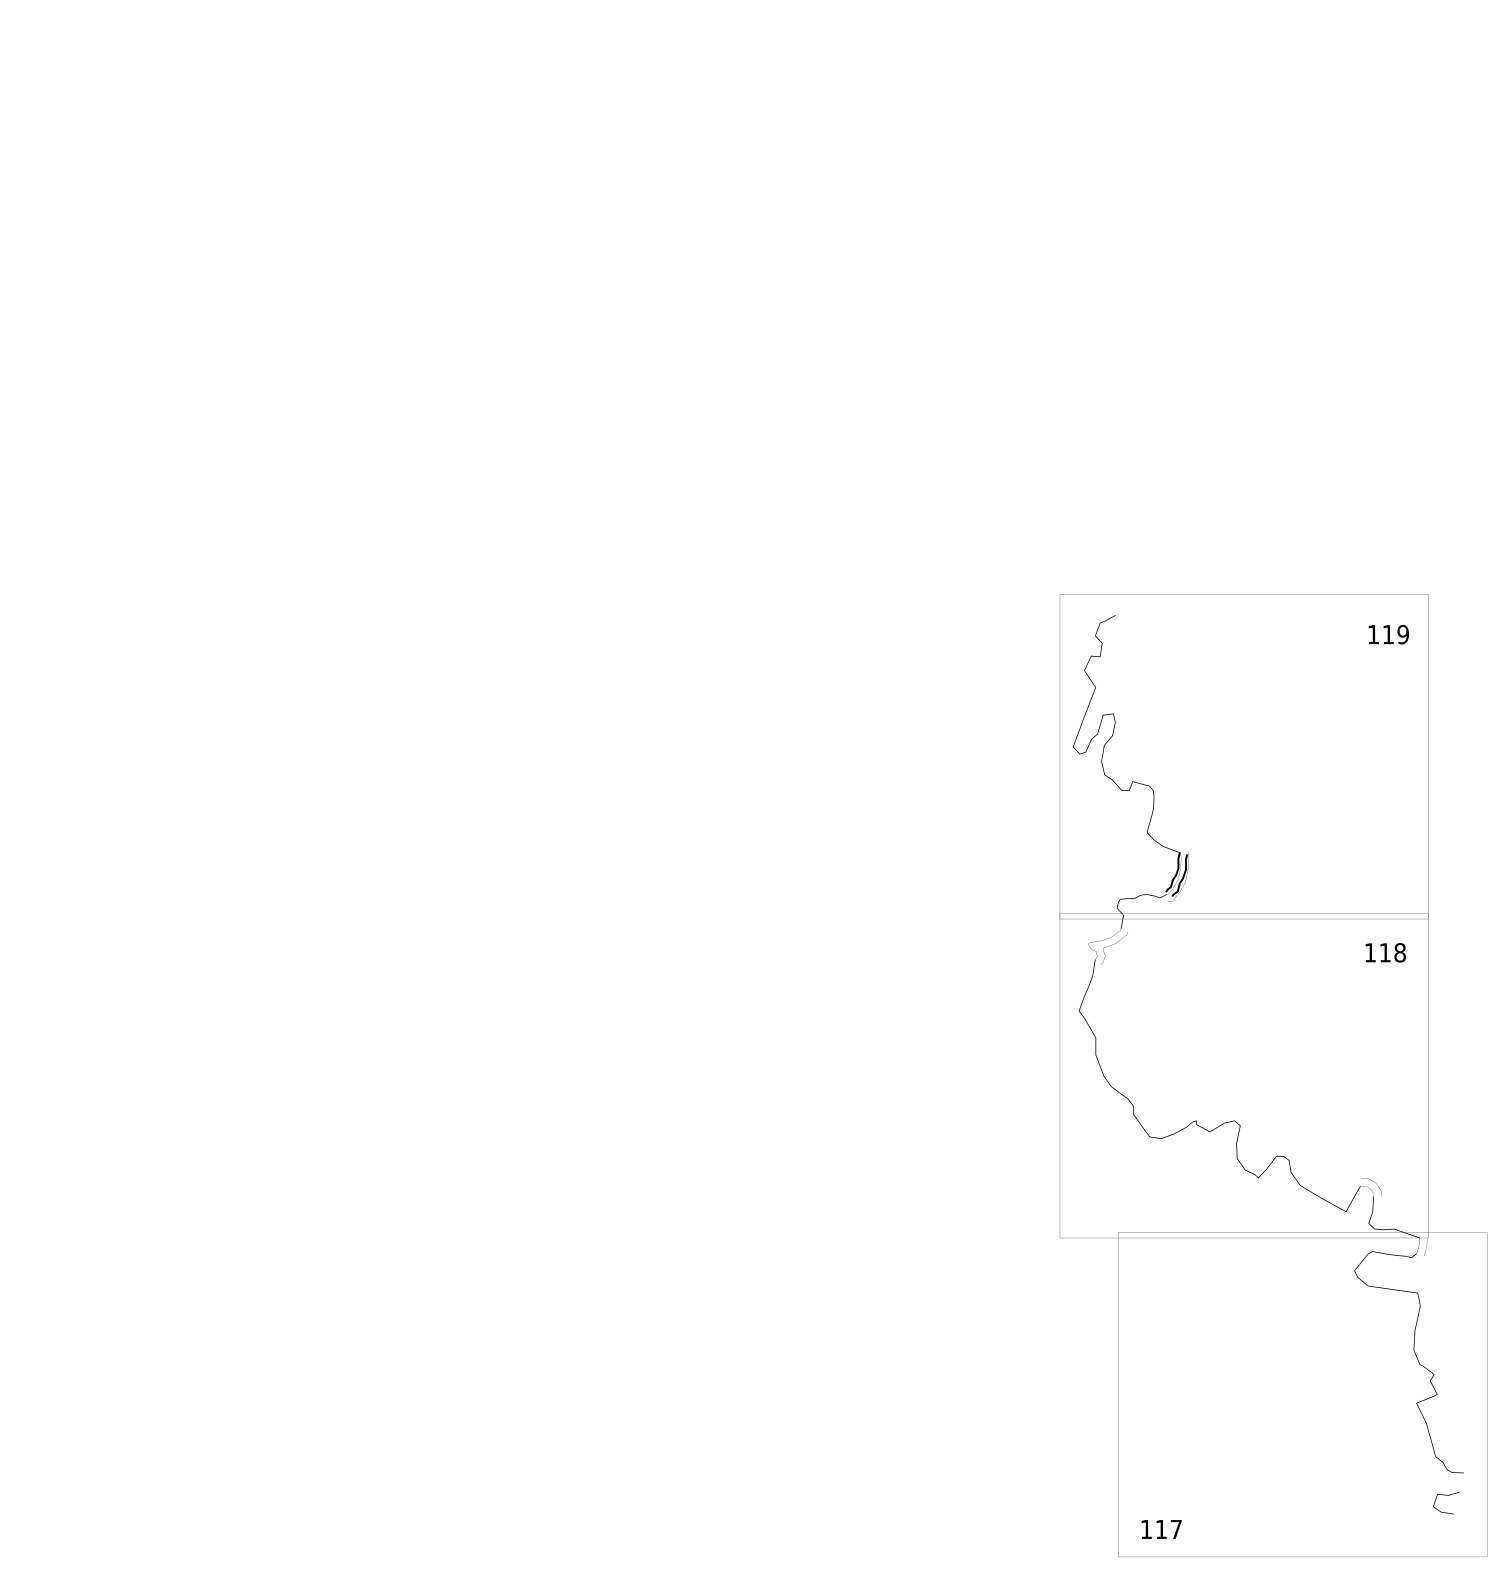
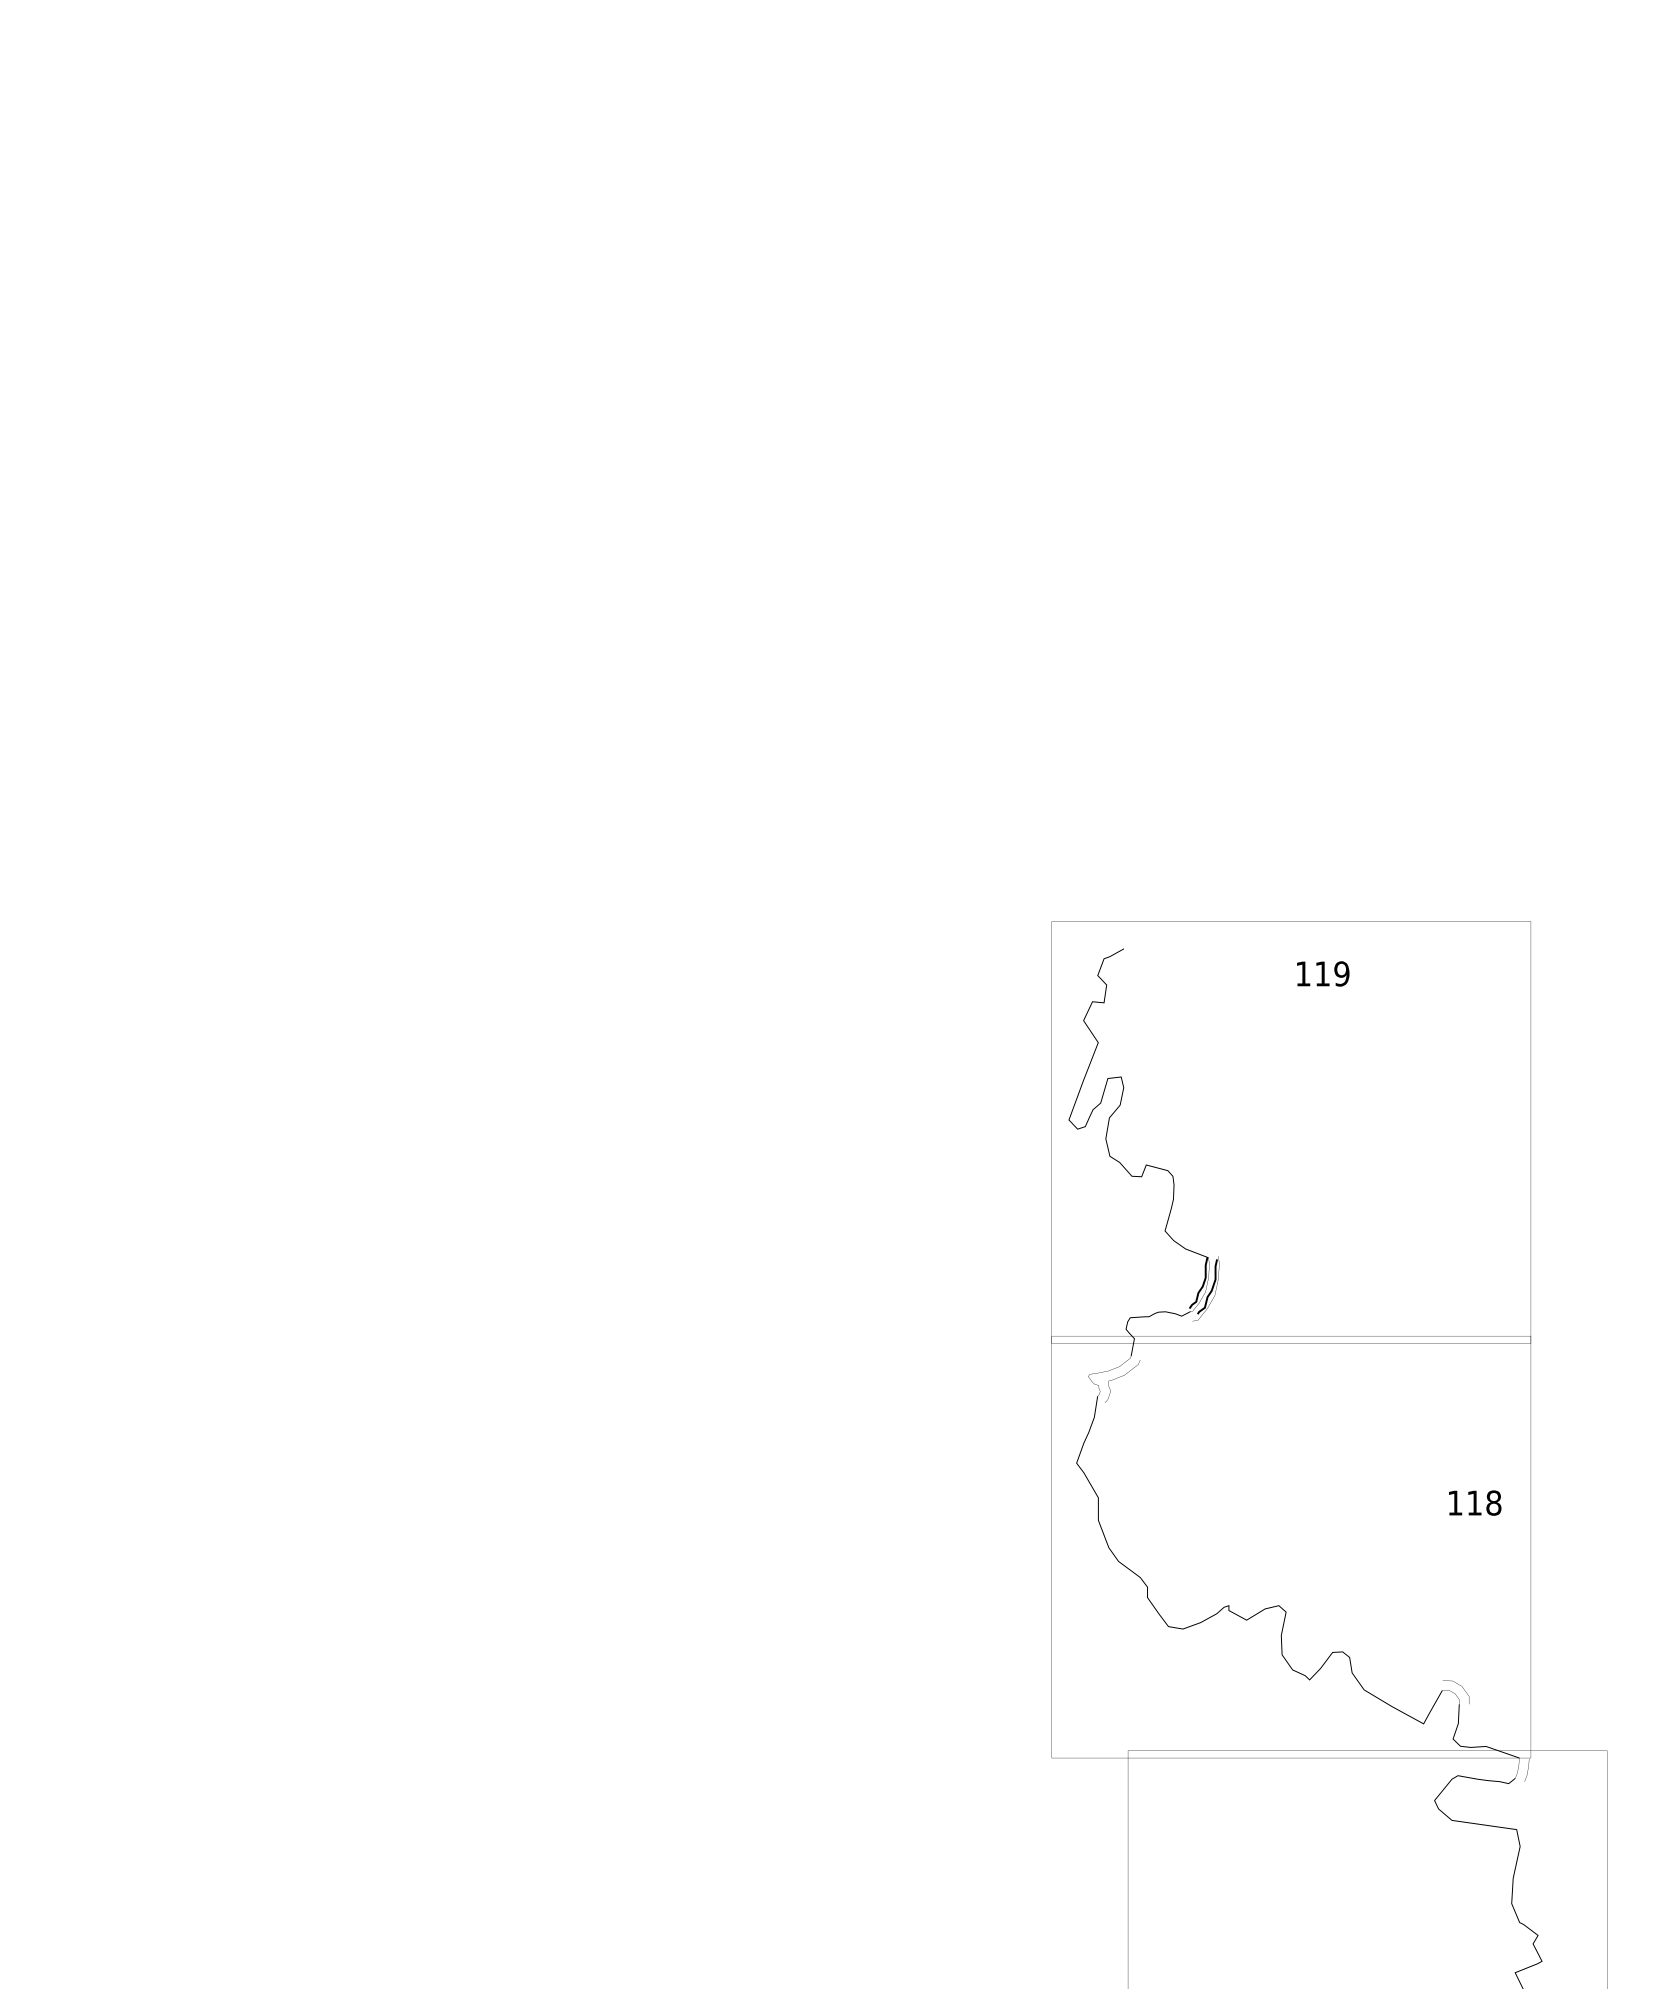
text: (1388, 634) -> (1322, 973), moved
text: (1385, 952) -> (1474, 1502), moved

